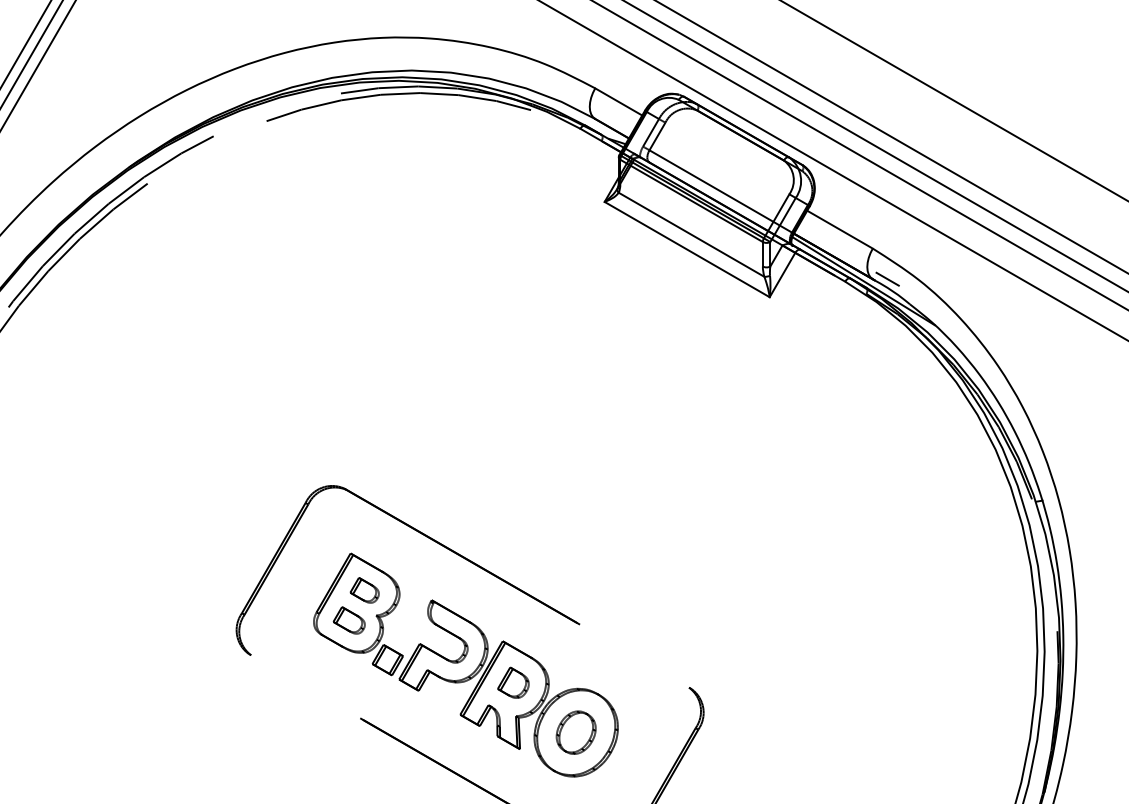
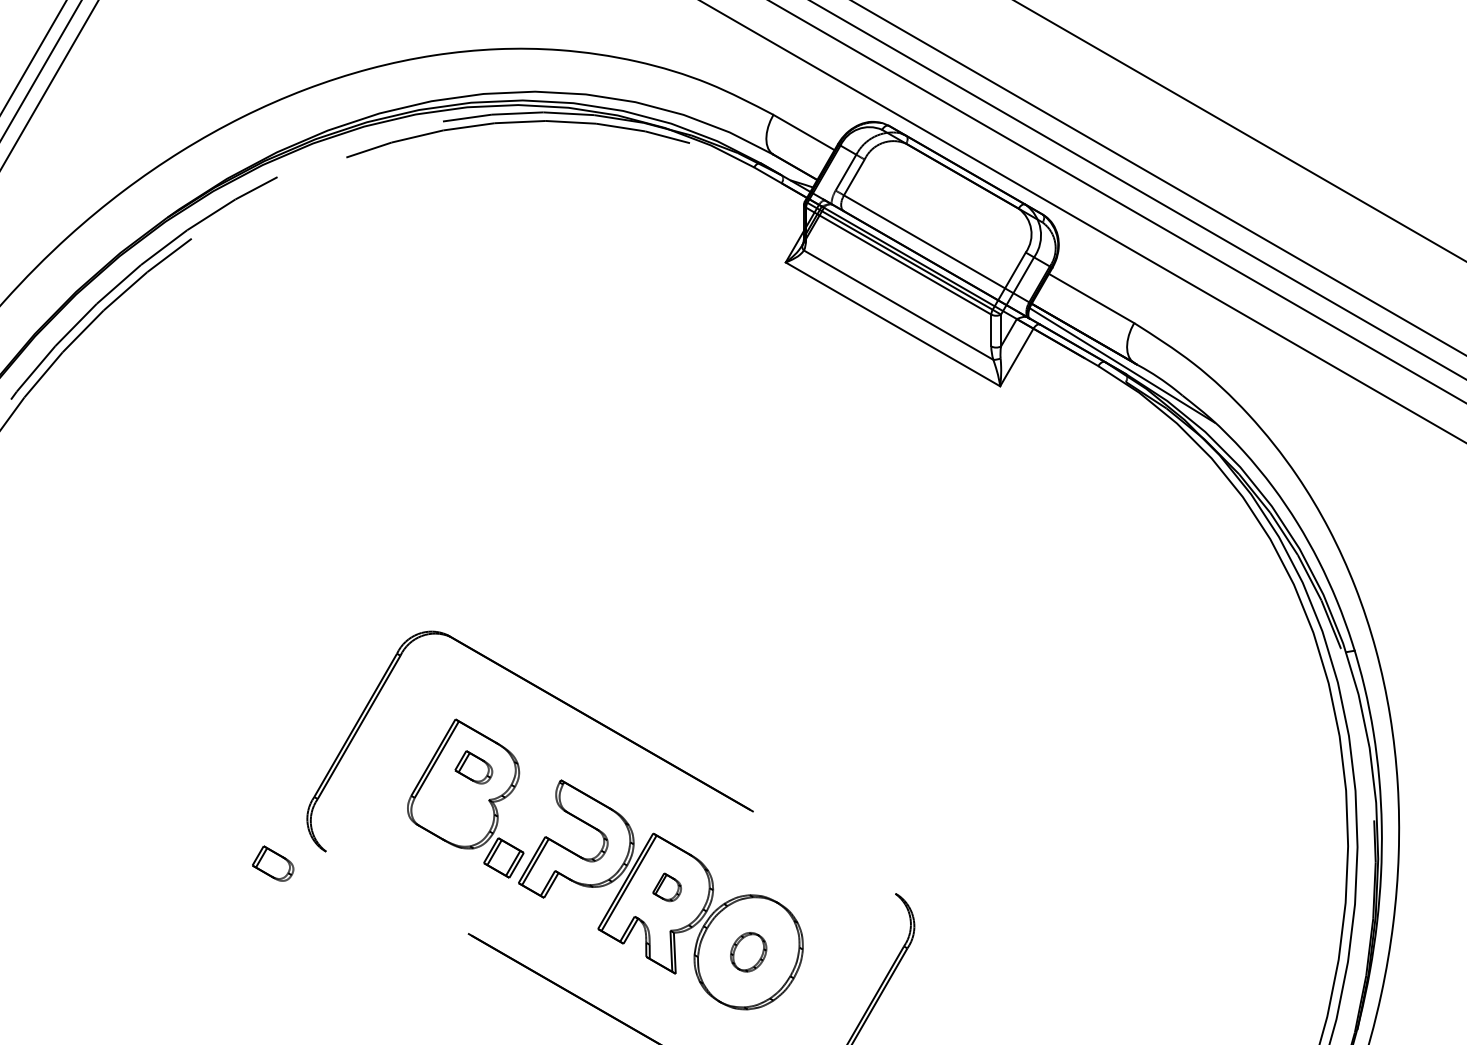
line: (887, 278) -> (1153, 361), removed
part: (348, 620) -> (272, 863), moved
part: (513, 682) -> (667, 887), size x0.7
part: (575, 732) -> (747, 952), size x0.7

